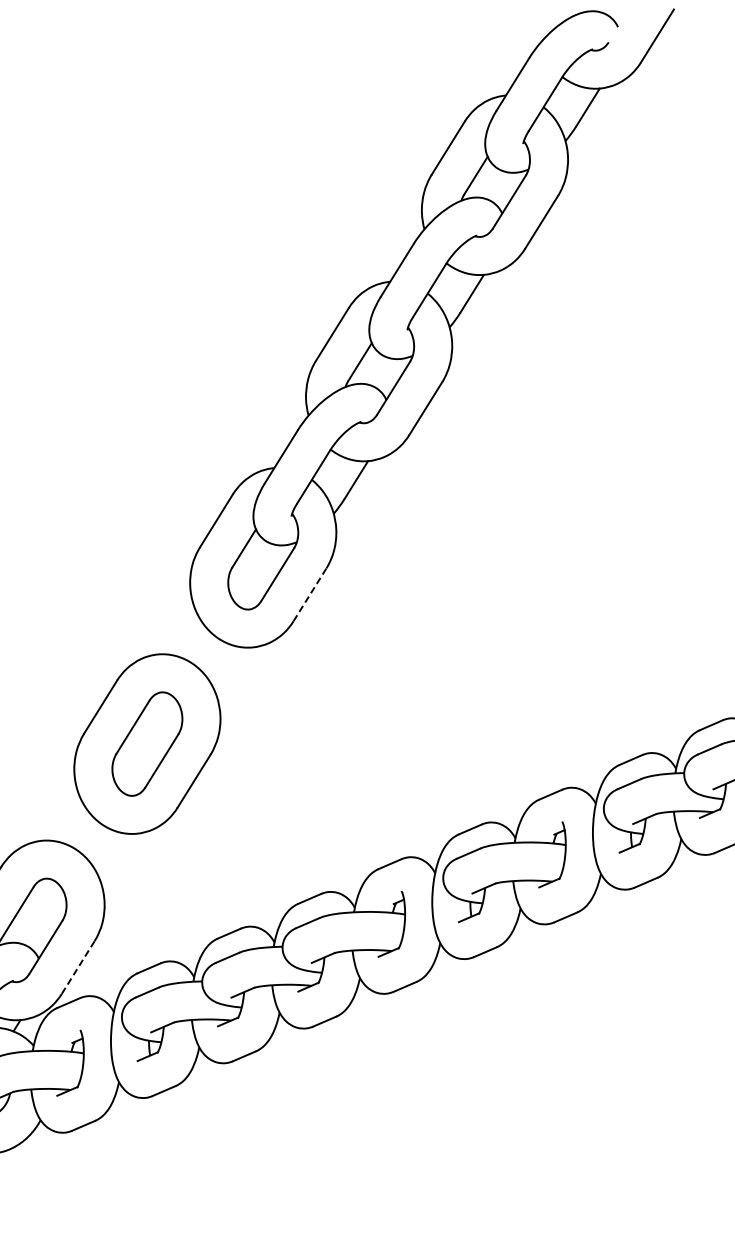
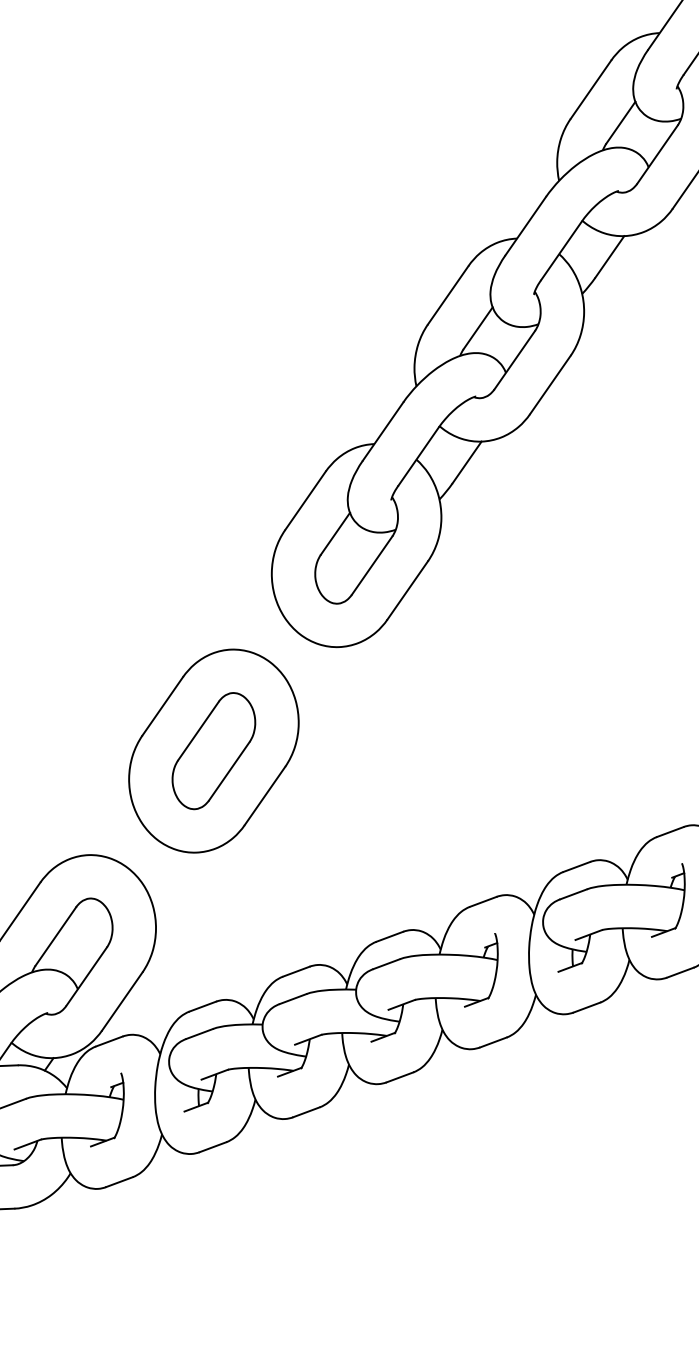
line: (310, 594) -> (408, 590), dashed -> solid
line: (78, 967) -> (122, 1001), dashed -> solid

